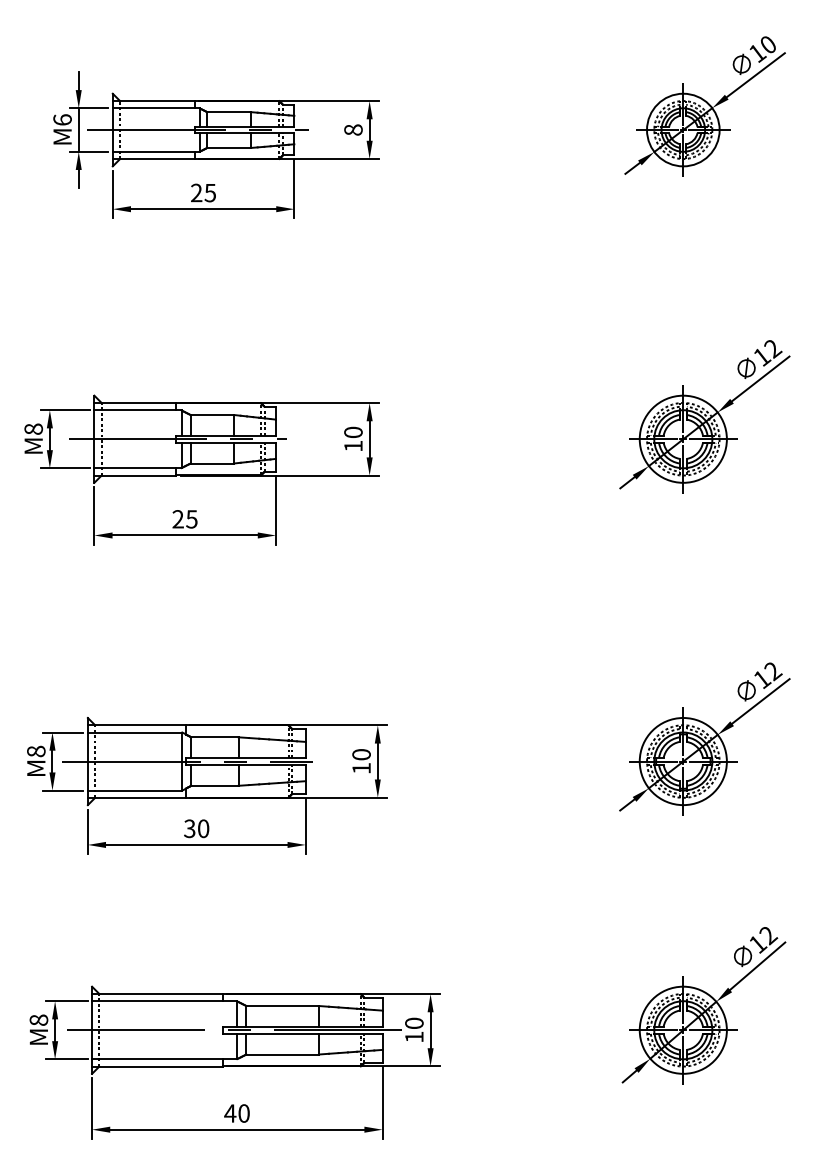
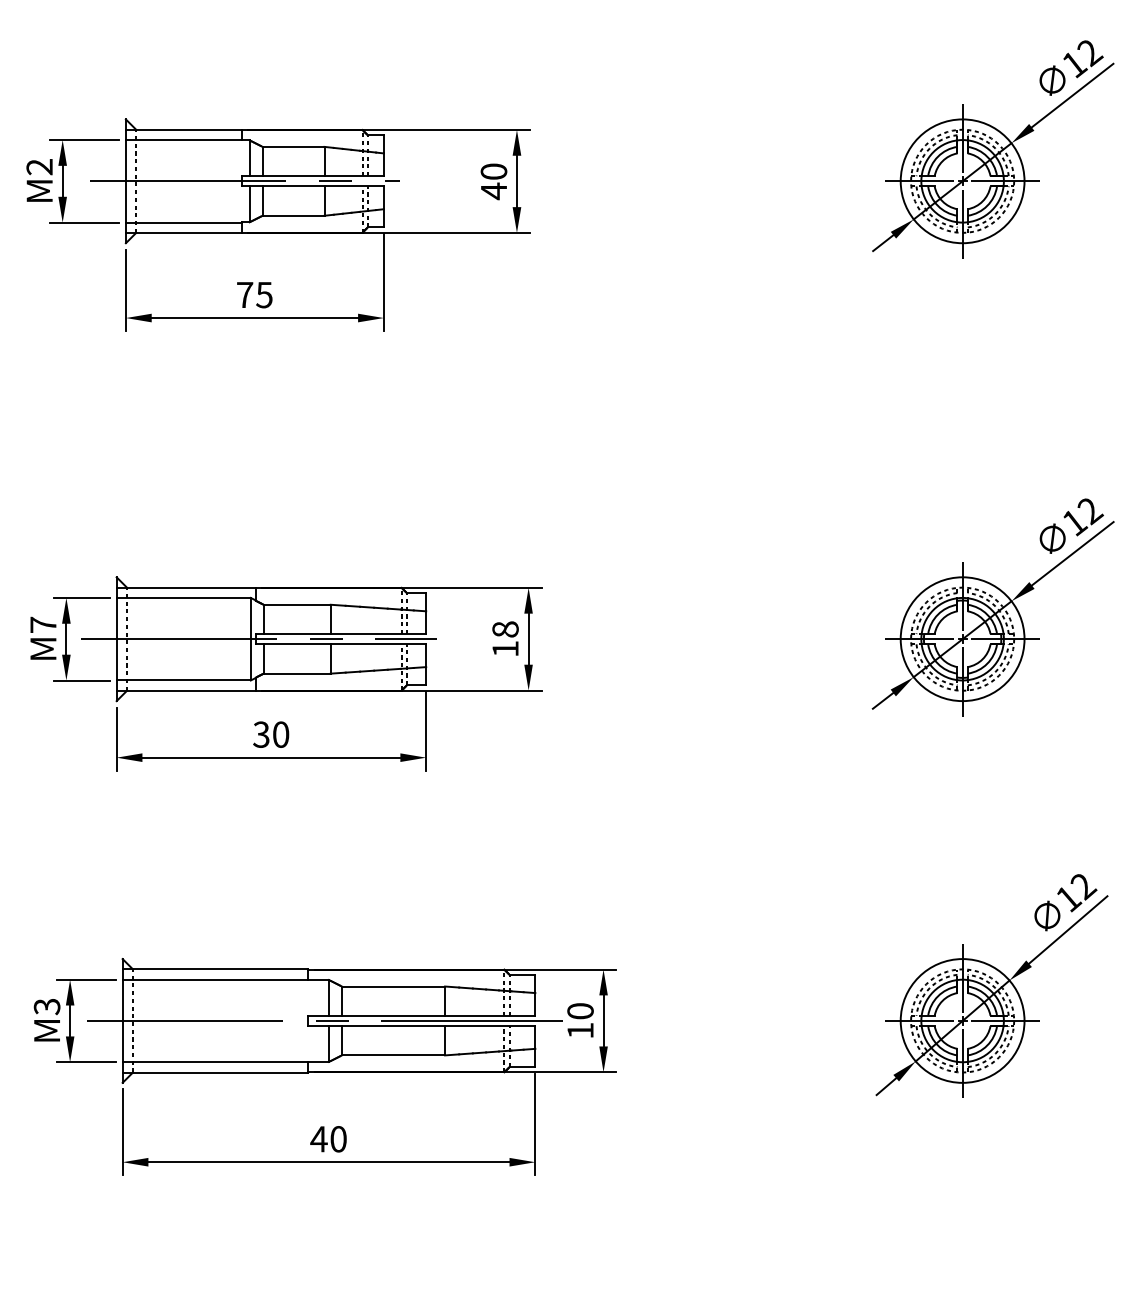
text: (33, 428) -> (39, 166), 8 -> 2
text: (353, 446) -> (494, 191), 10 -> 40
text: (177, 519) -> (243, 295), 25 -> 75
text: (36, 751) -> (43, 624), 8 -> 7
text: (361, 754) -> (505, 629), 10 -> 18
text: (38, 1020) -> (46, 1007), 8 -> 3

